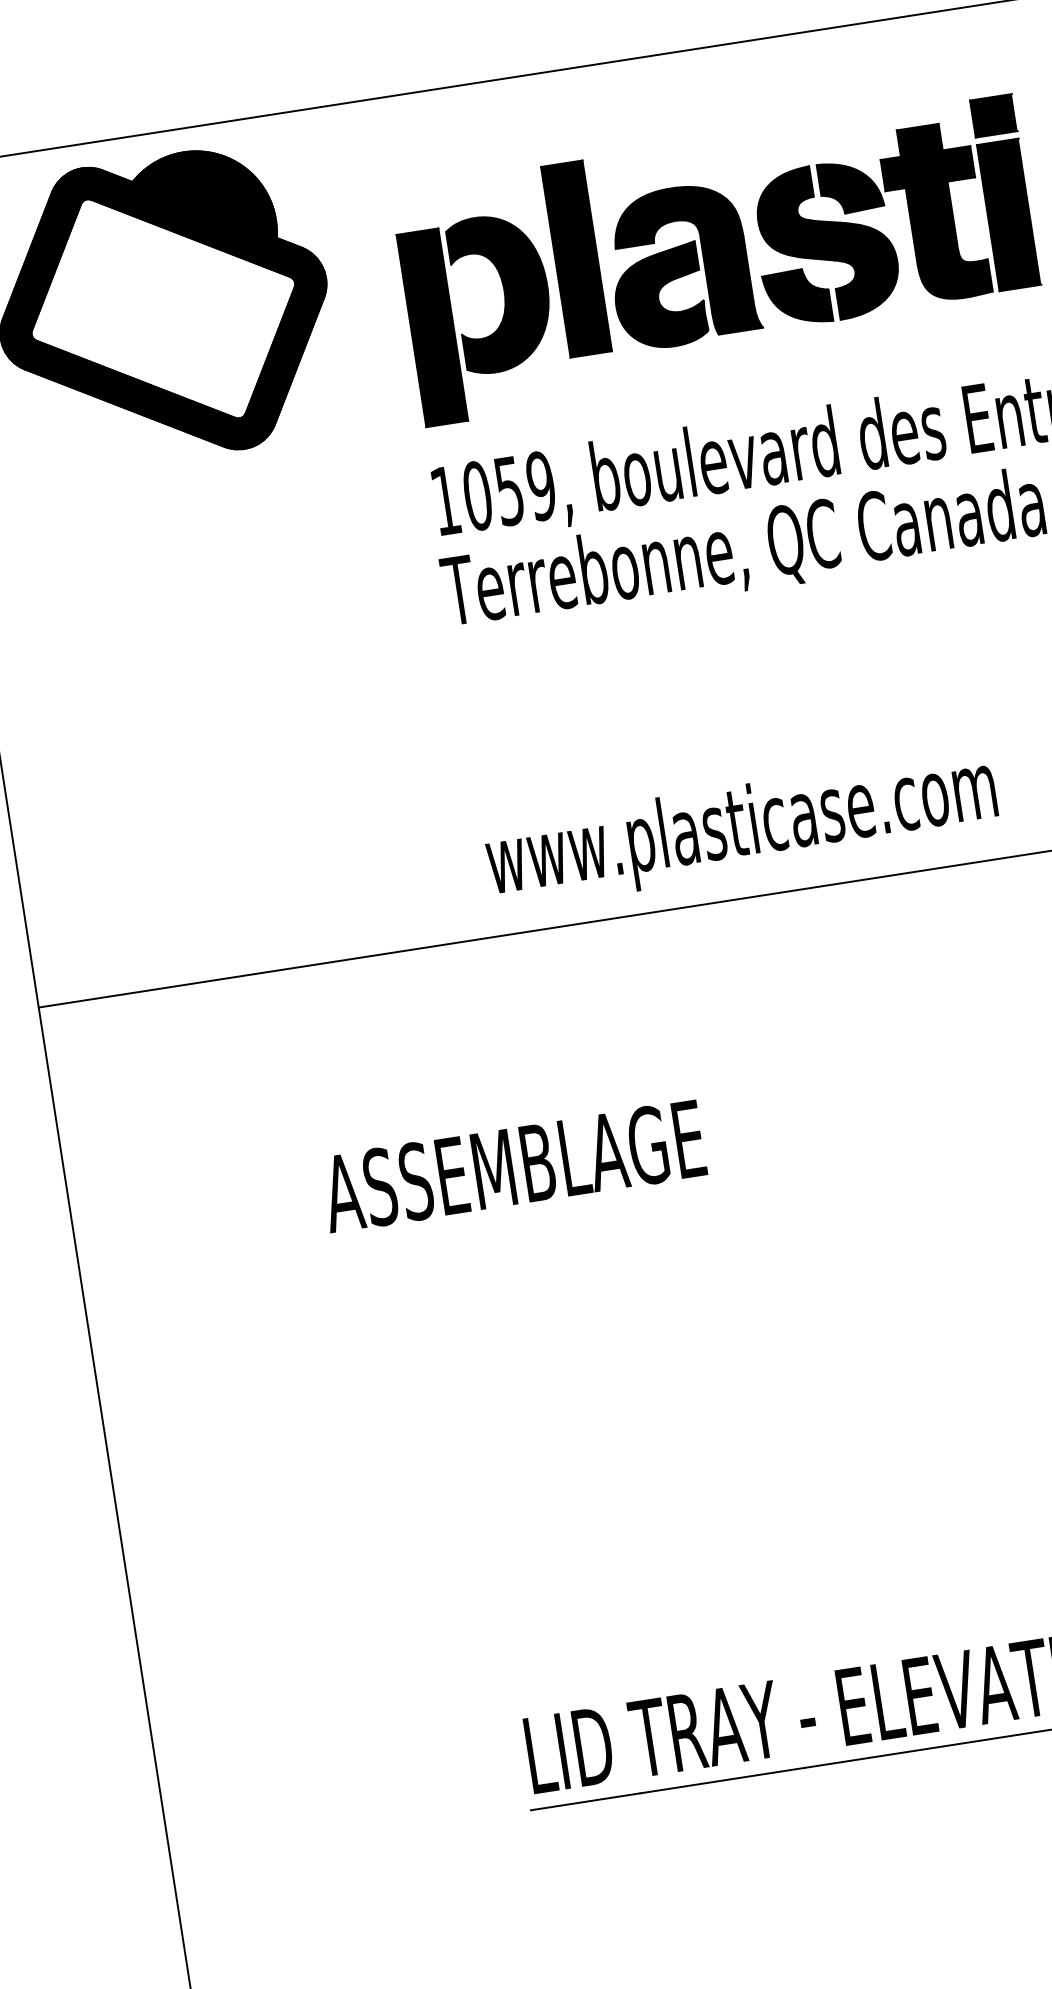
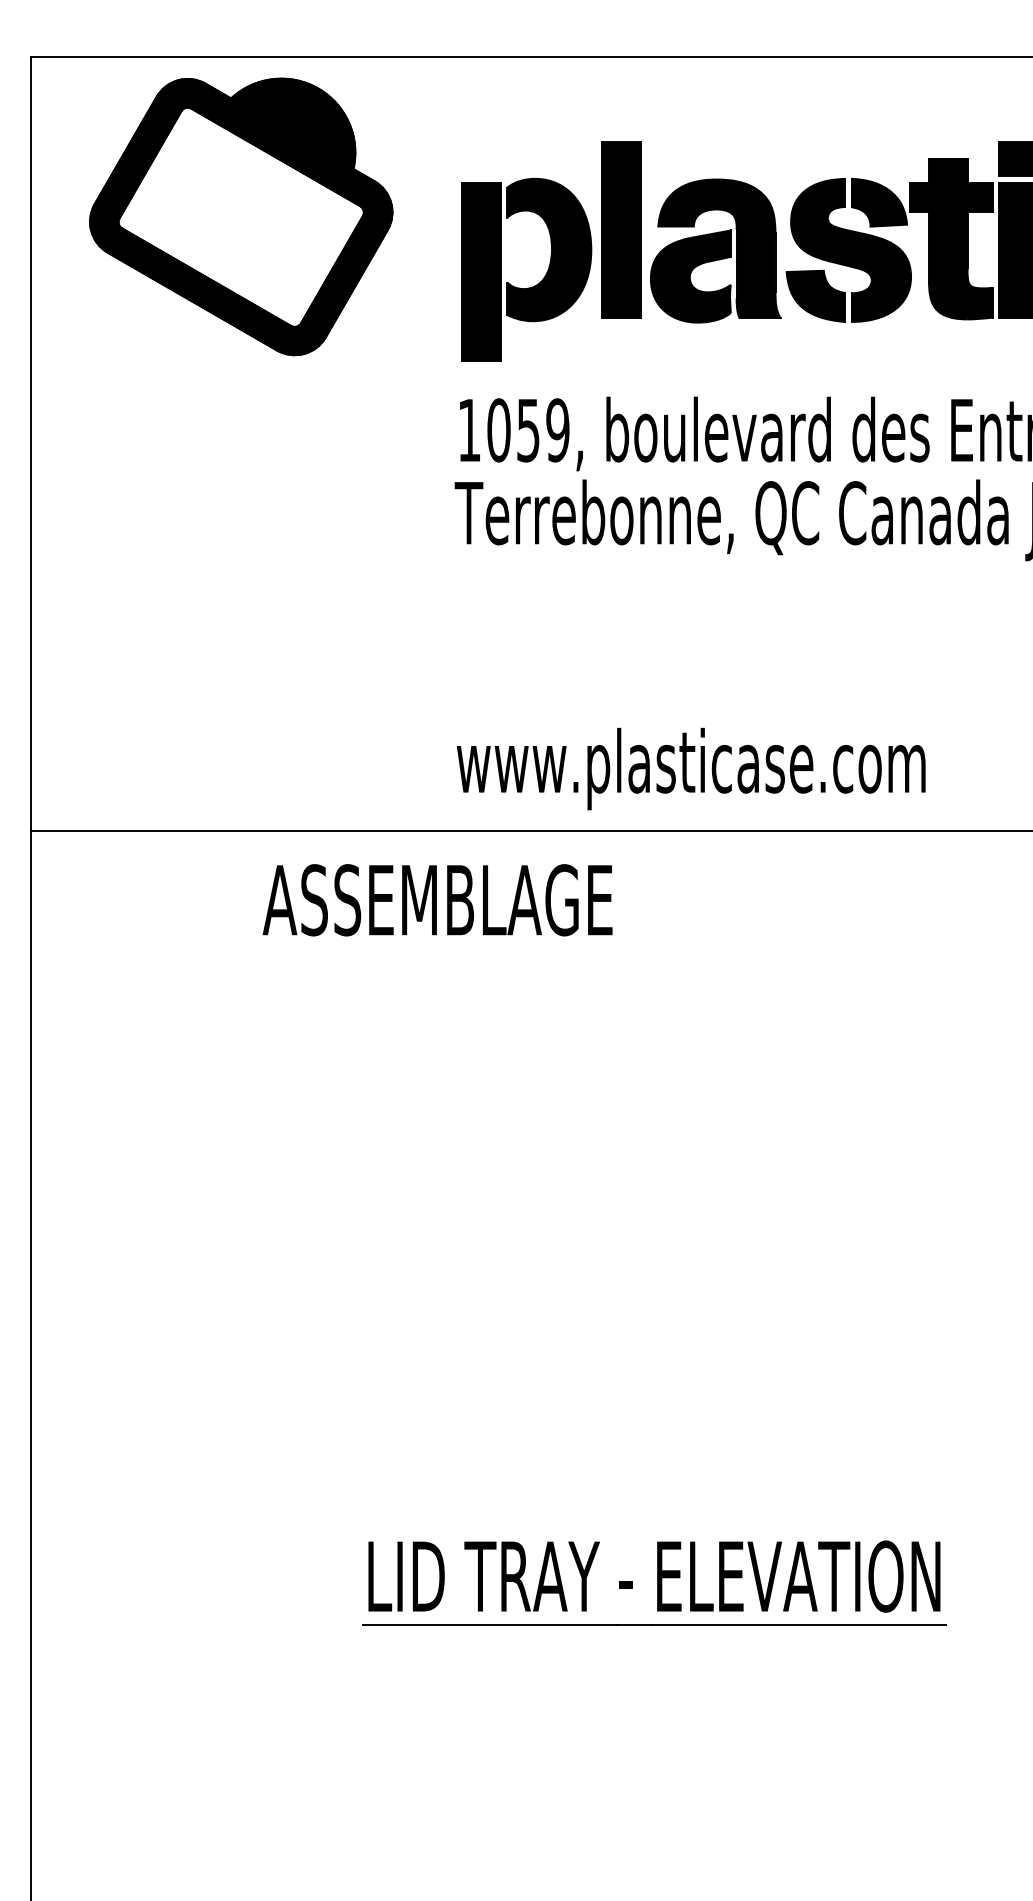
text: (513, 1166) -> (437, 900), moved

